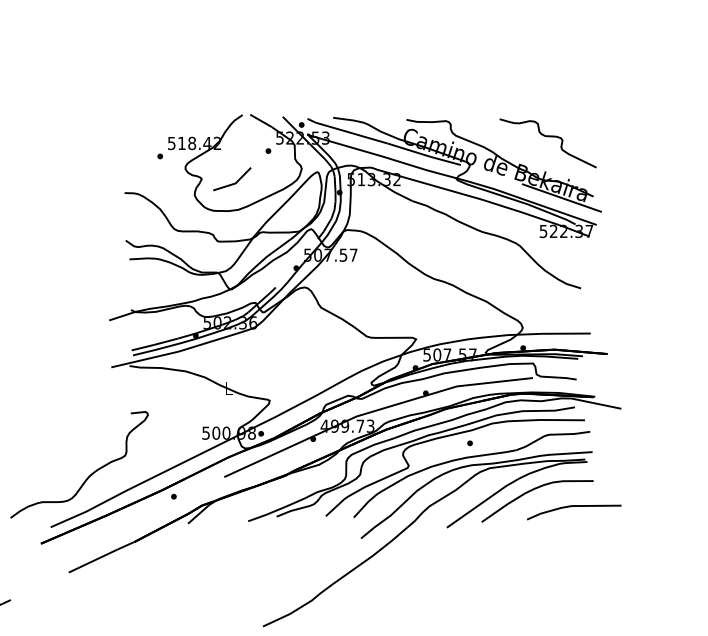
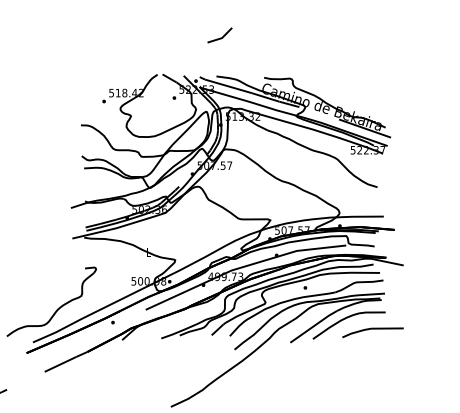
curve: (547, 137) -> (355, 89), removed
line: (233, 182) -> (220, 37), moved

